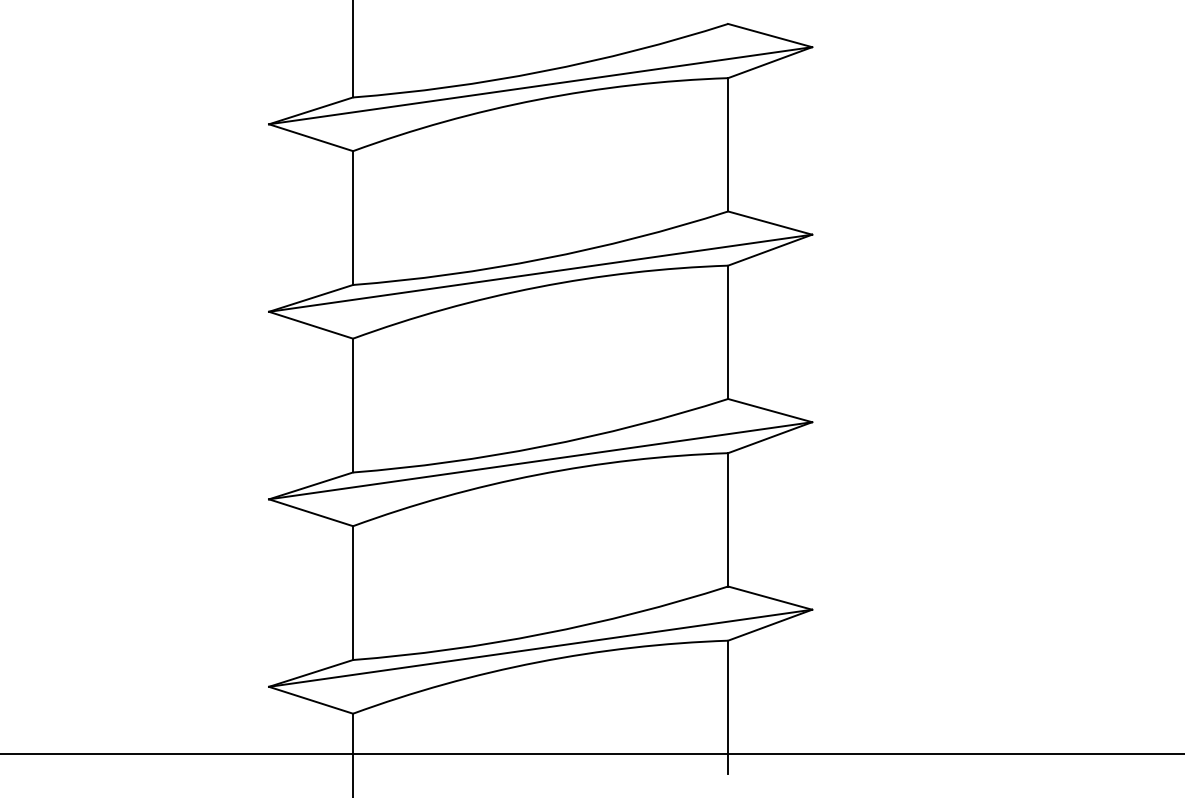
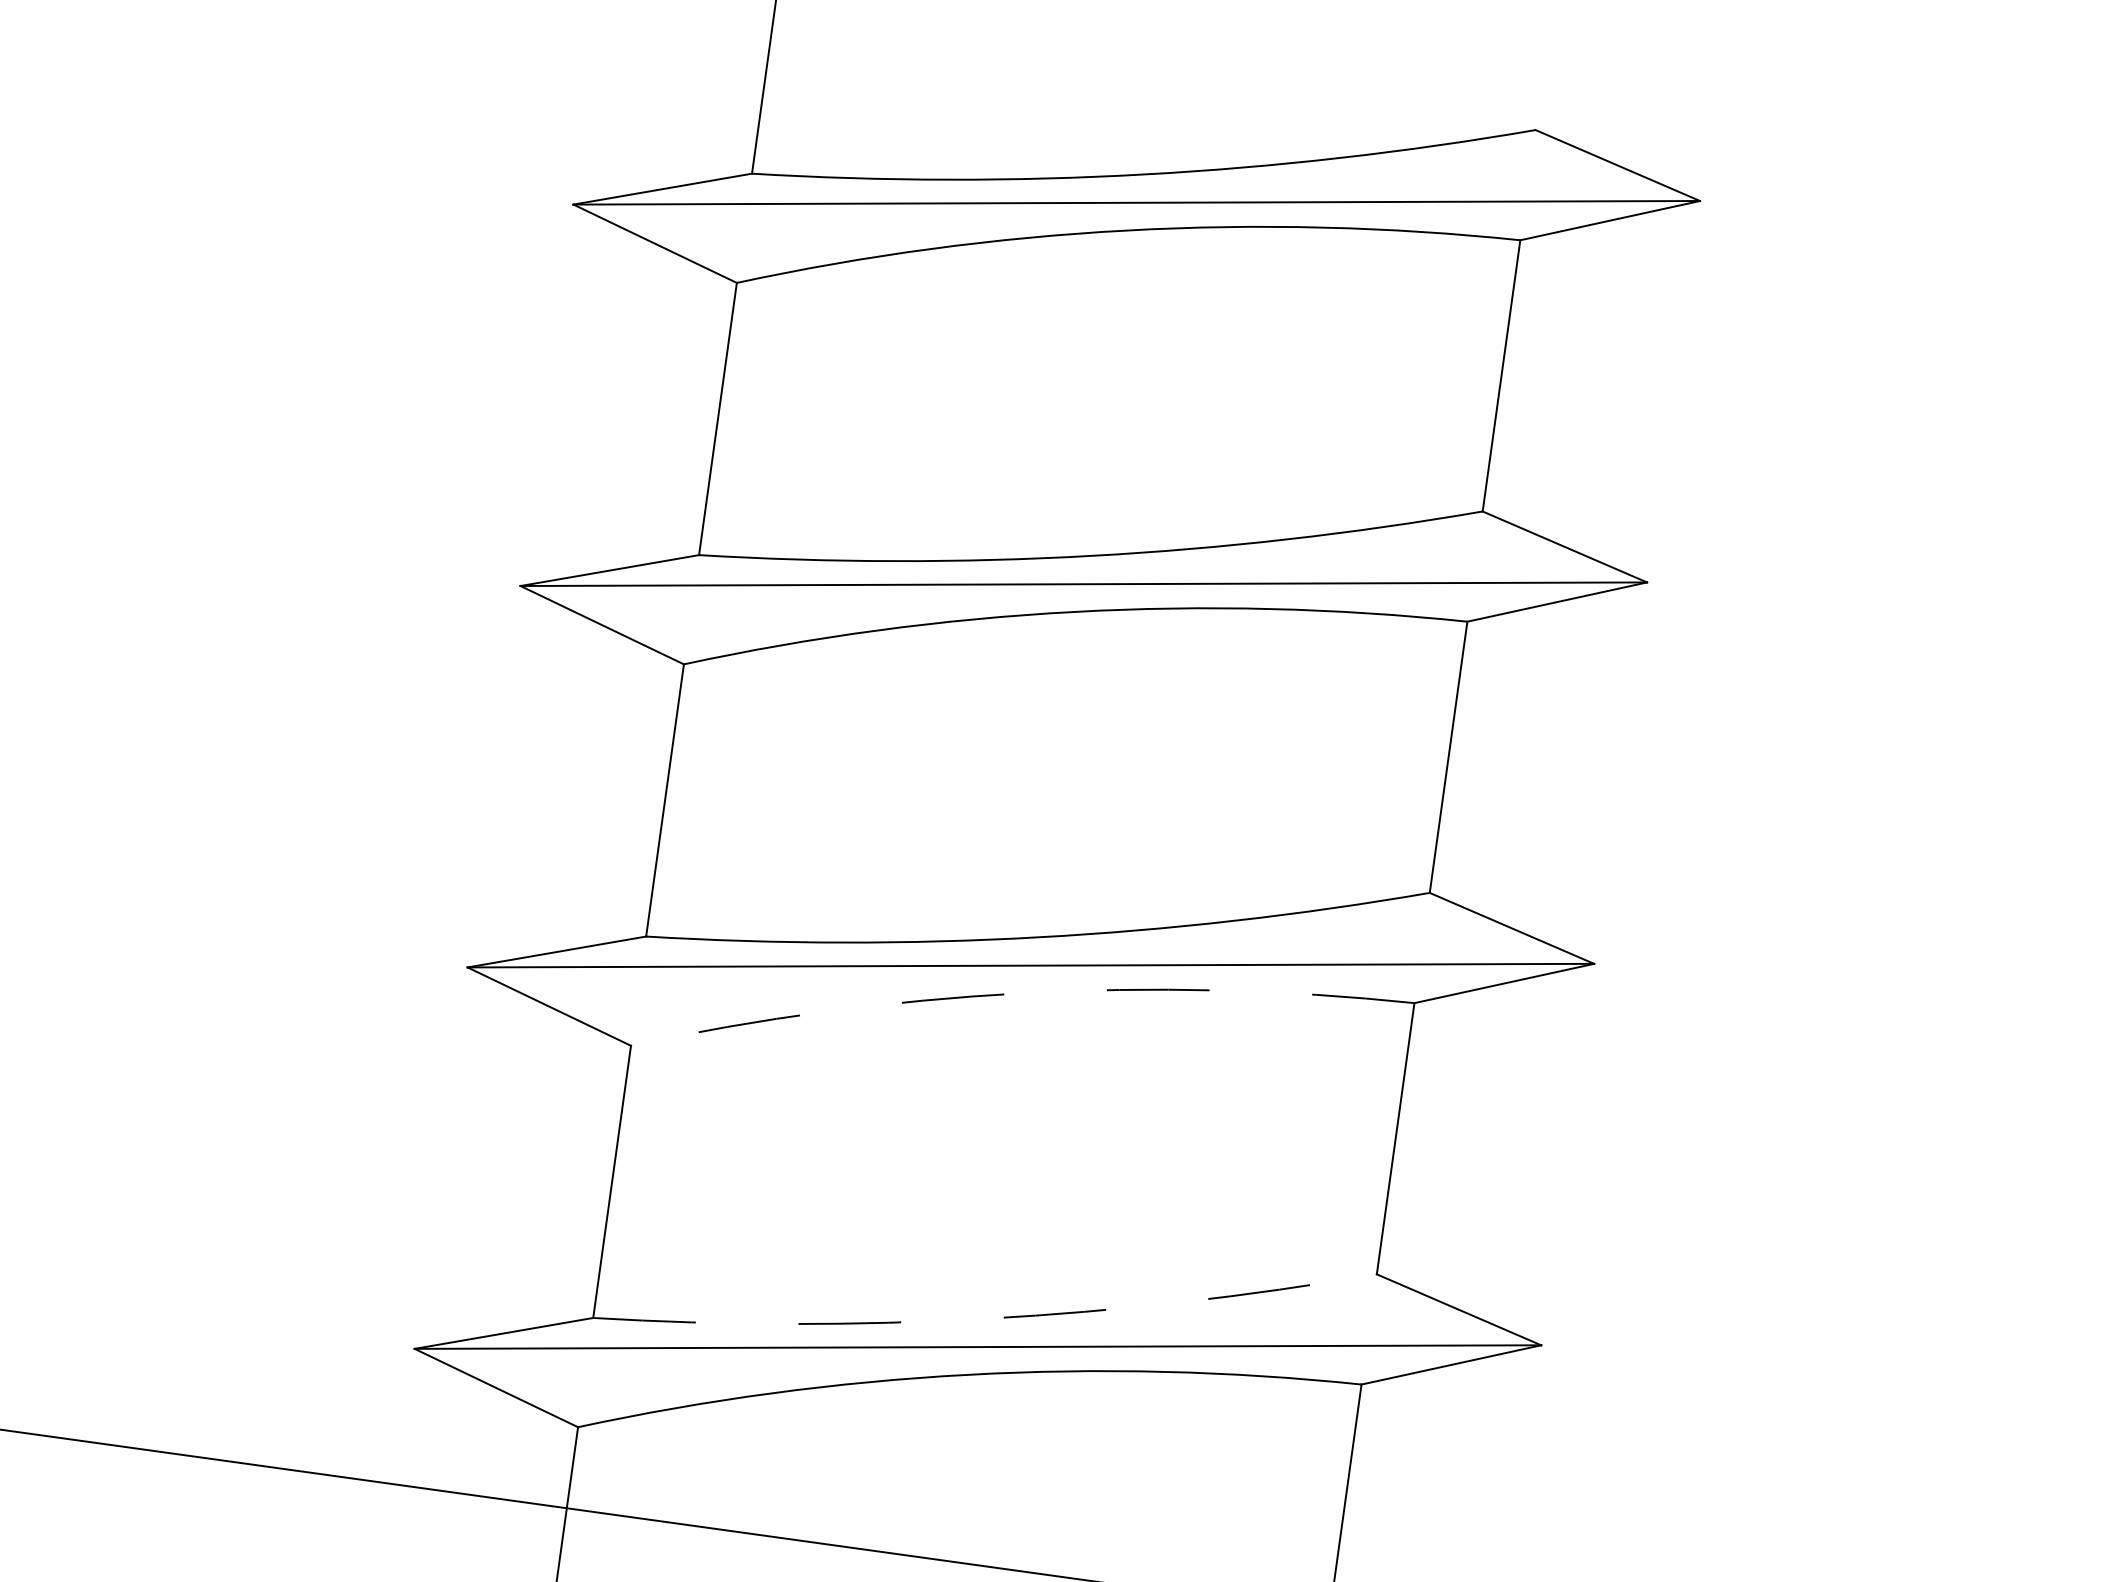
arc: (537, 474) -> (1020, 992), solid -> dashed
arc: (542, 634) -> (985, 1319), solid -> dashed

